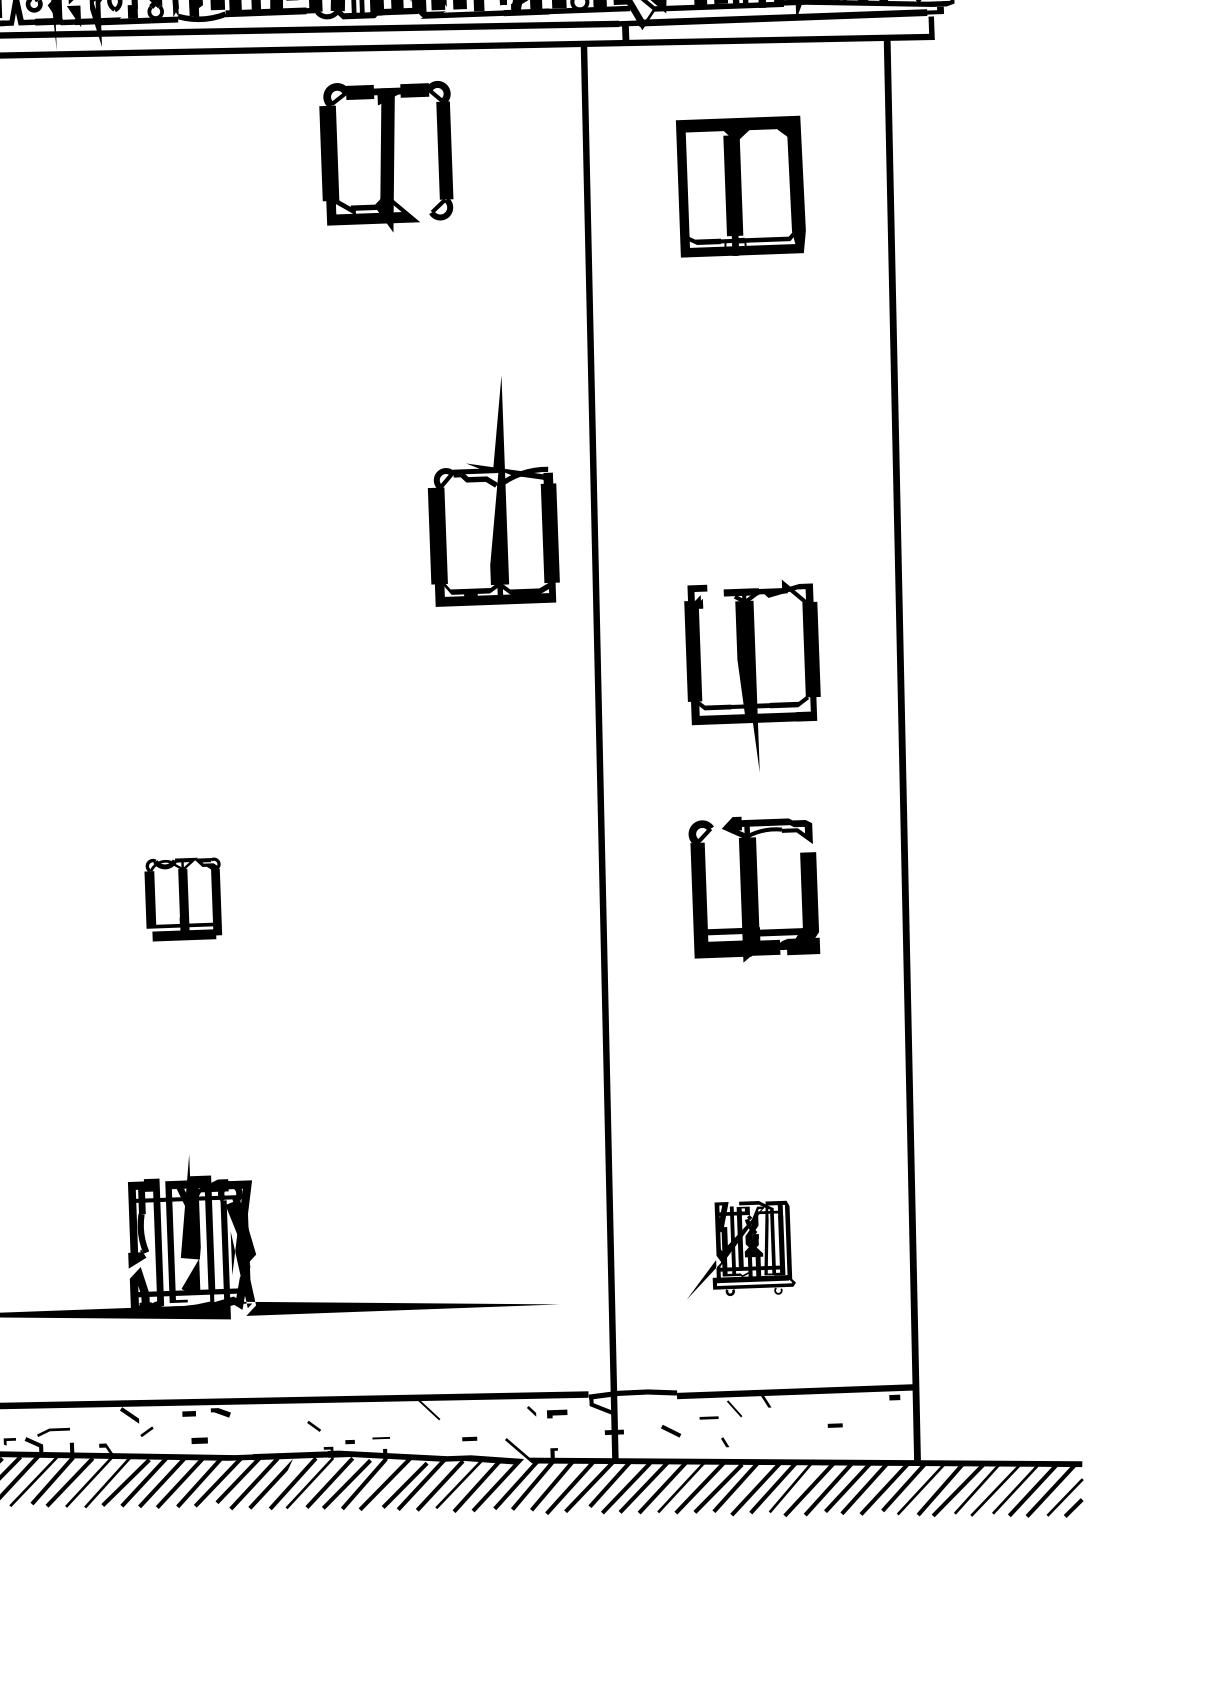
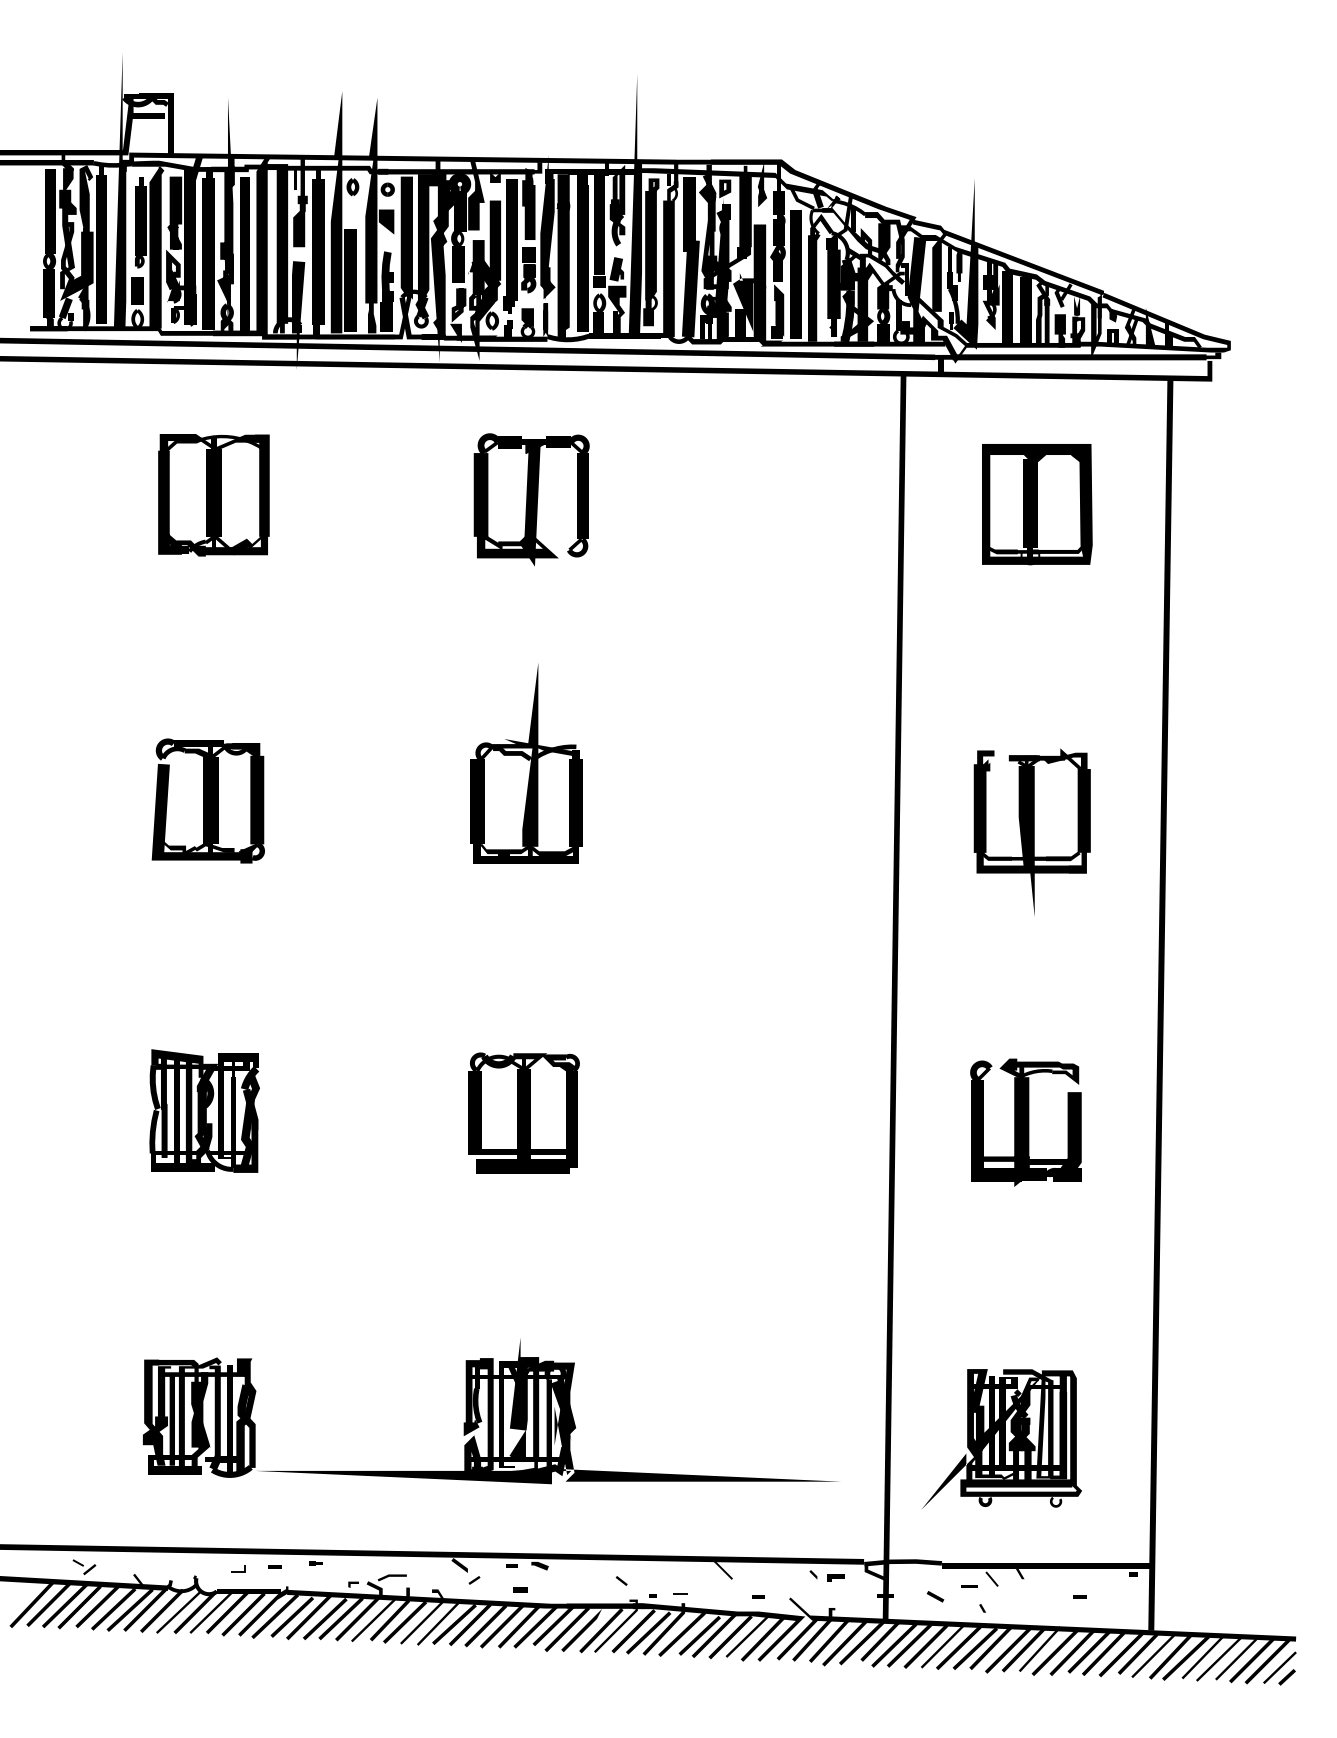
part: (386, 156) -> (531, 499), moved
part: (492, 490) -> (526, 763), moved
part: (752, 675) -> (1031, 831), moved
part: (183, 898) -> (523, 1112), size x1.67
part: (739, 1248) -> (1001, 1438), size x1.67

